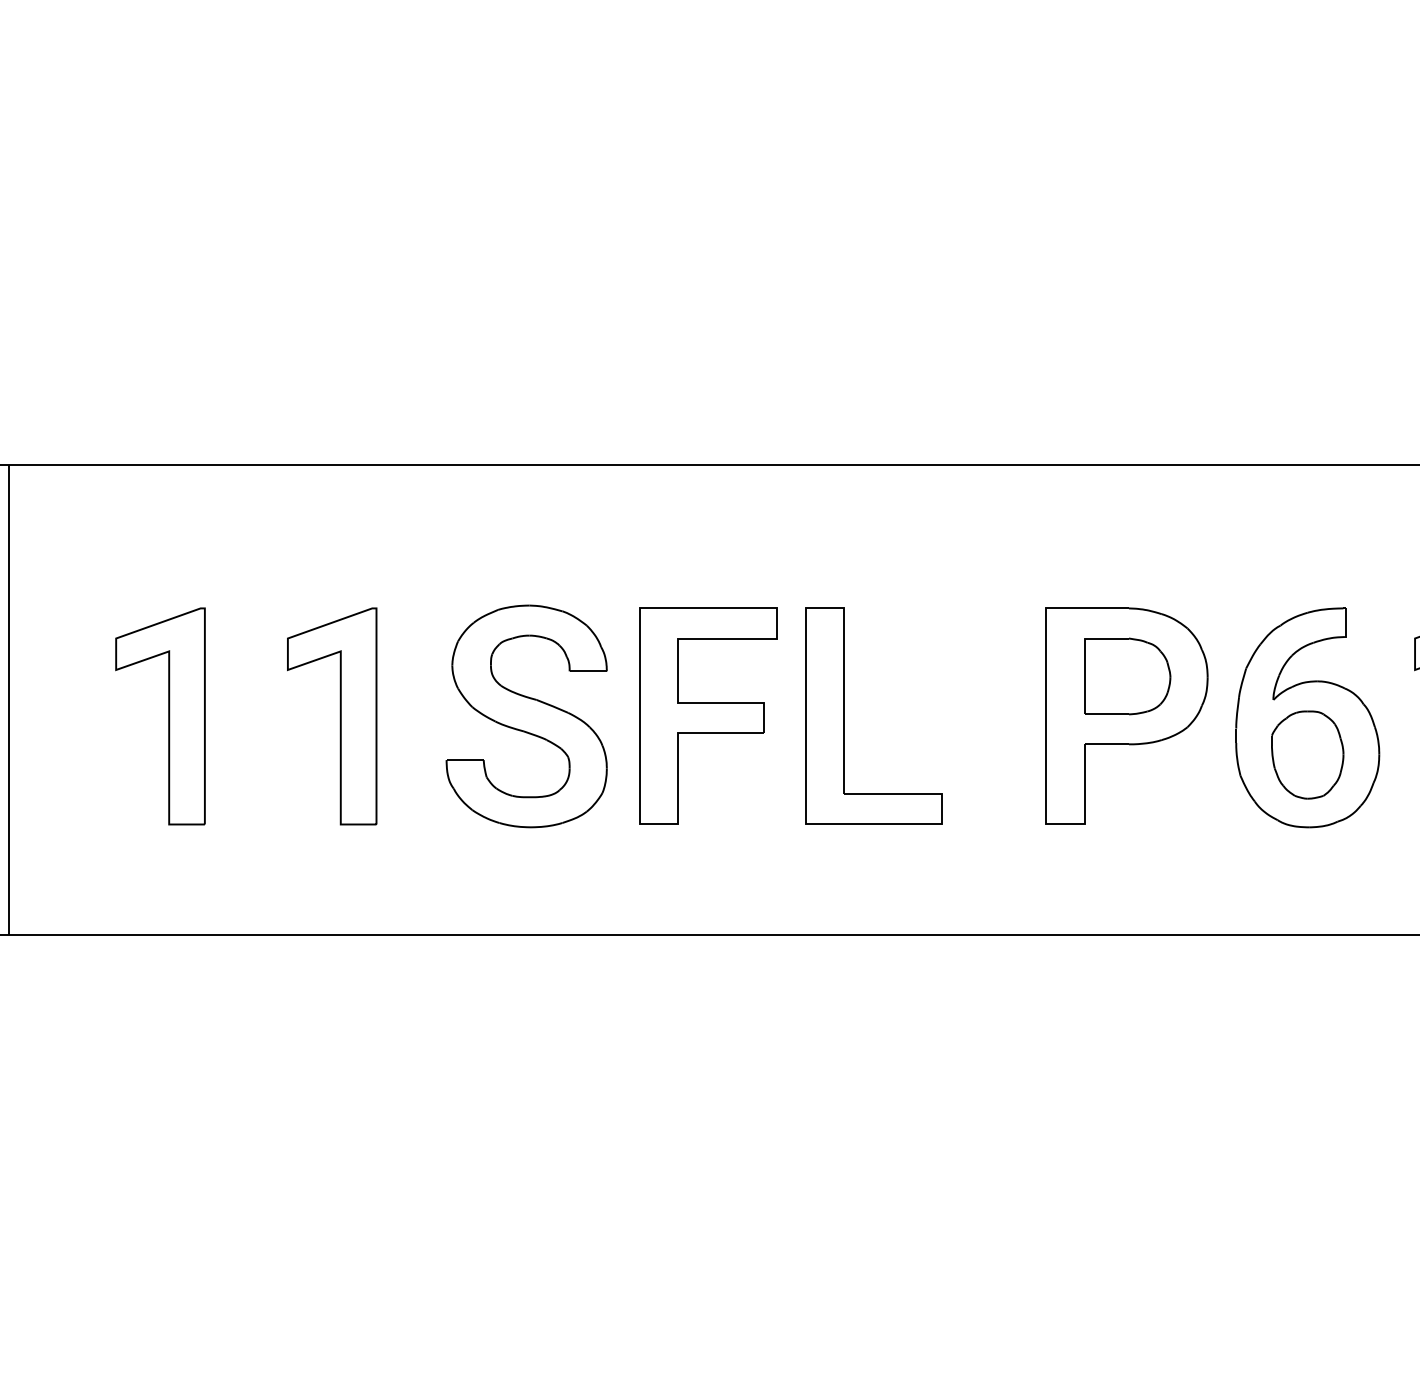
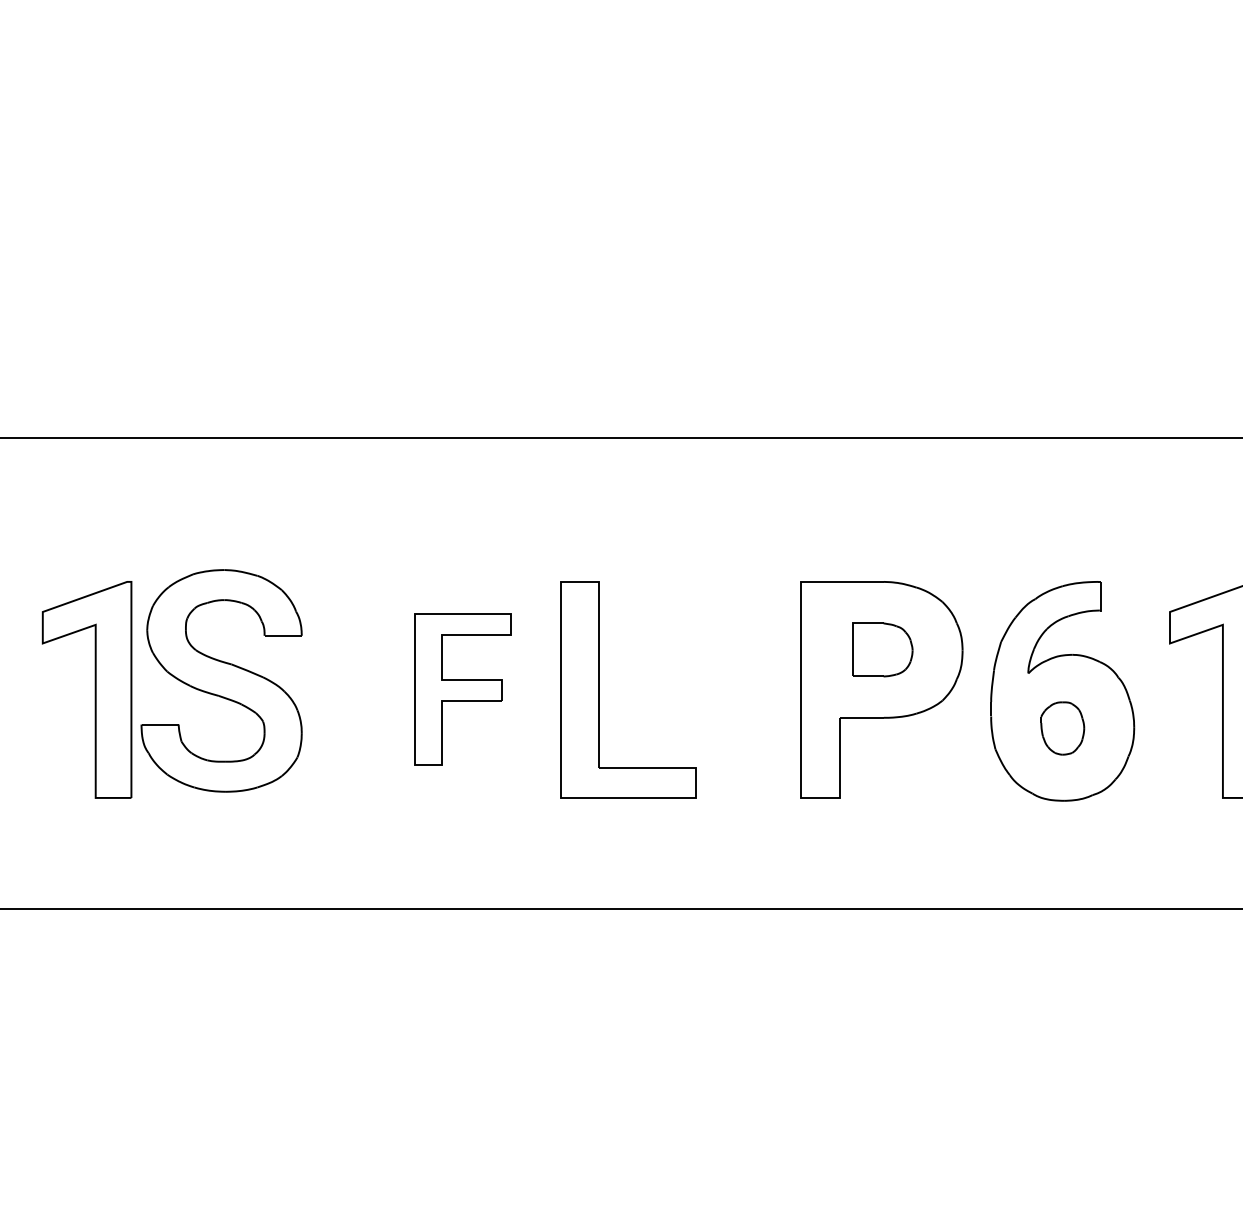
part: (1127, 676) -> (882, 649), size x0.7
part: (708, 715) -> (463, 688), size x0.7
part: (526, 716) -> (221, 680), moved
part: (1307, 754) -> (1062, 727), size x0.6

